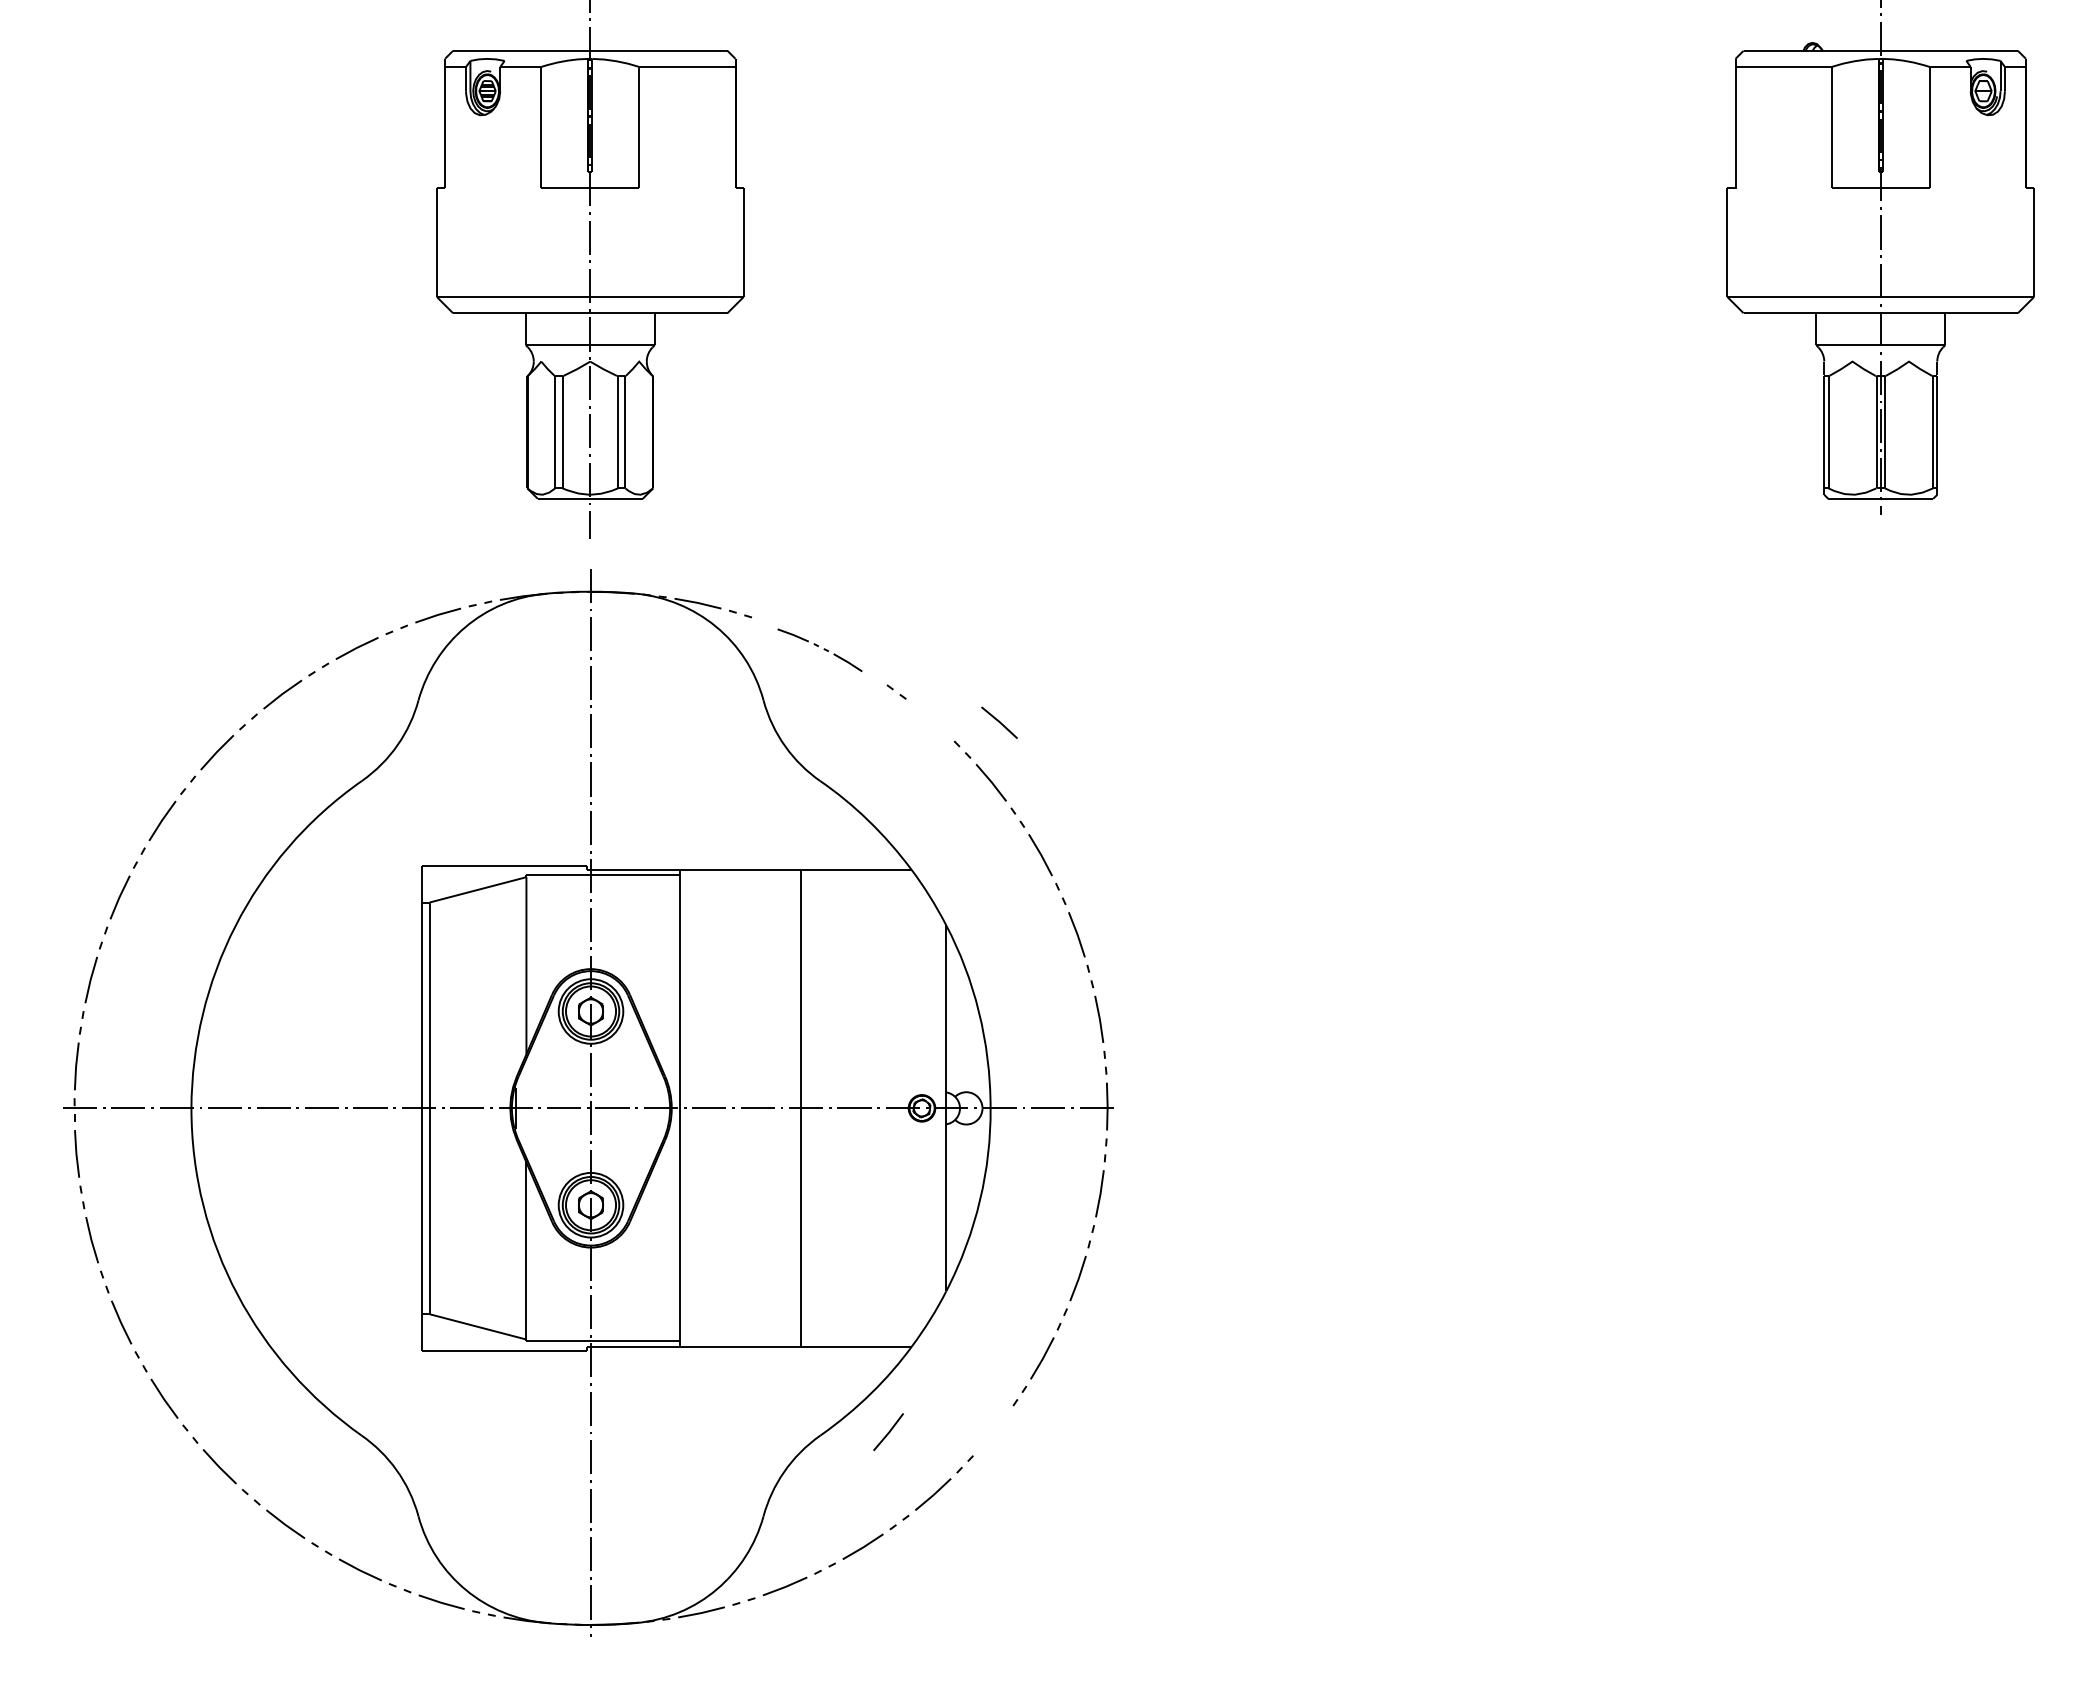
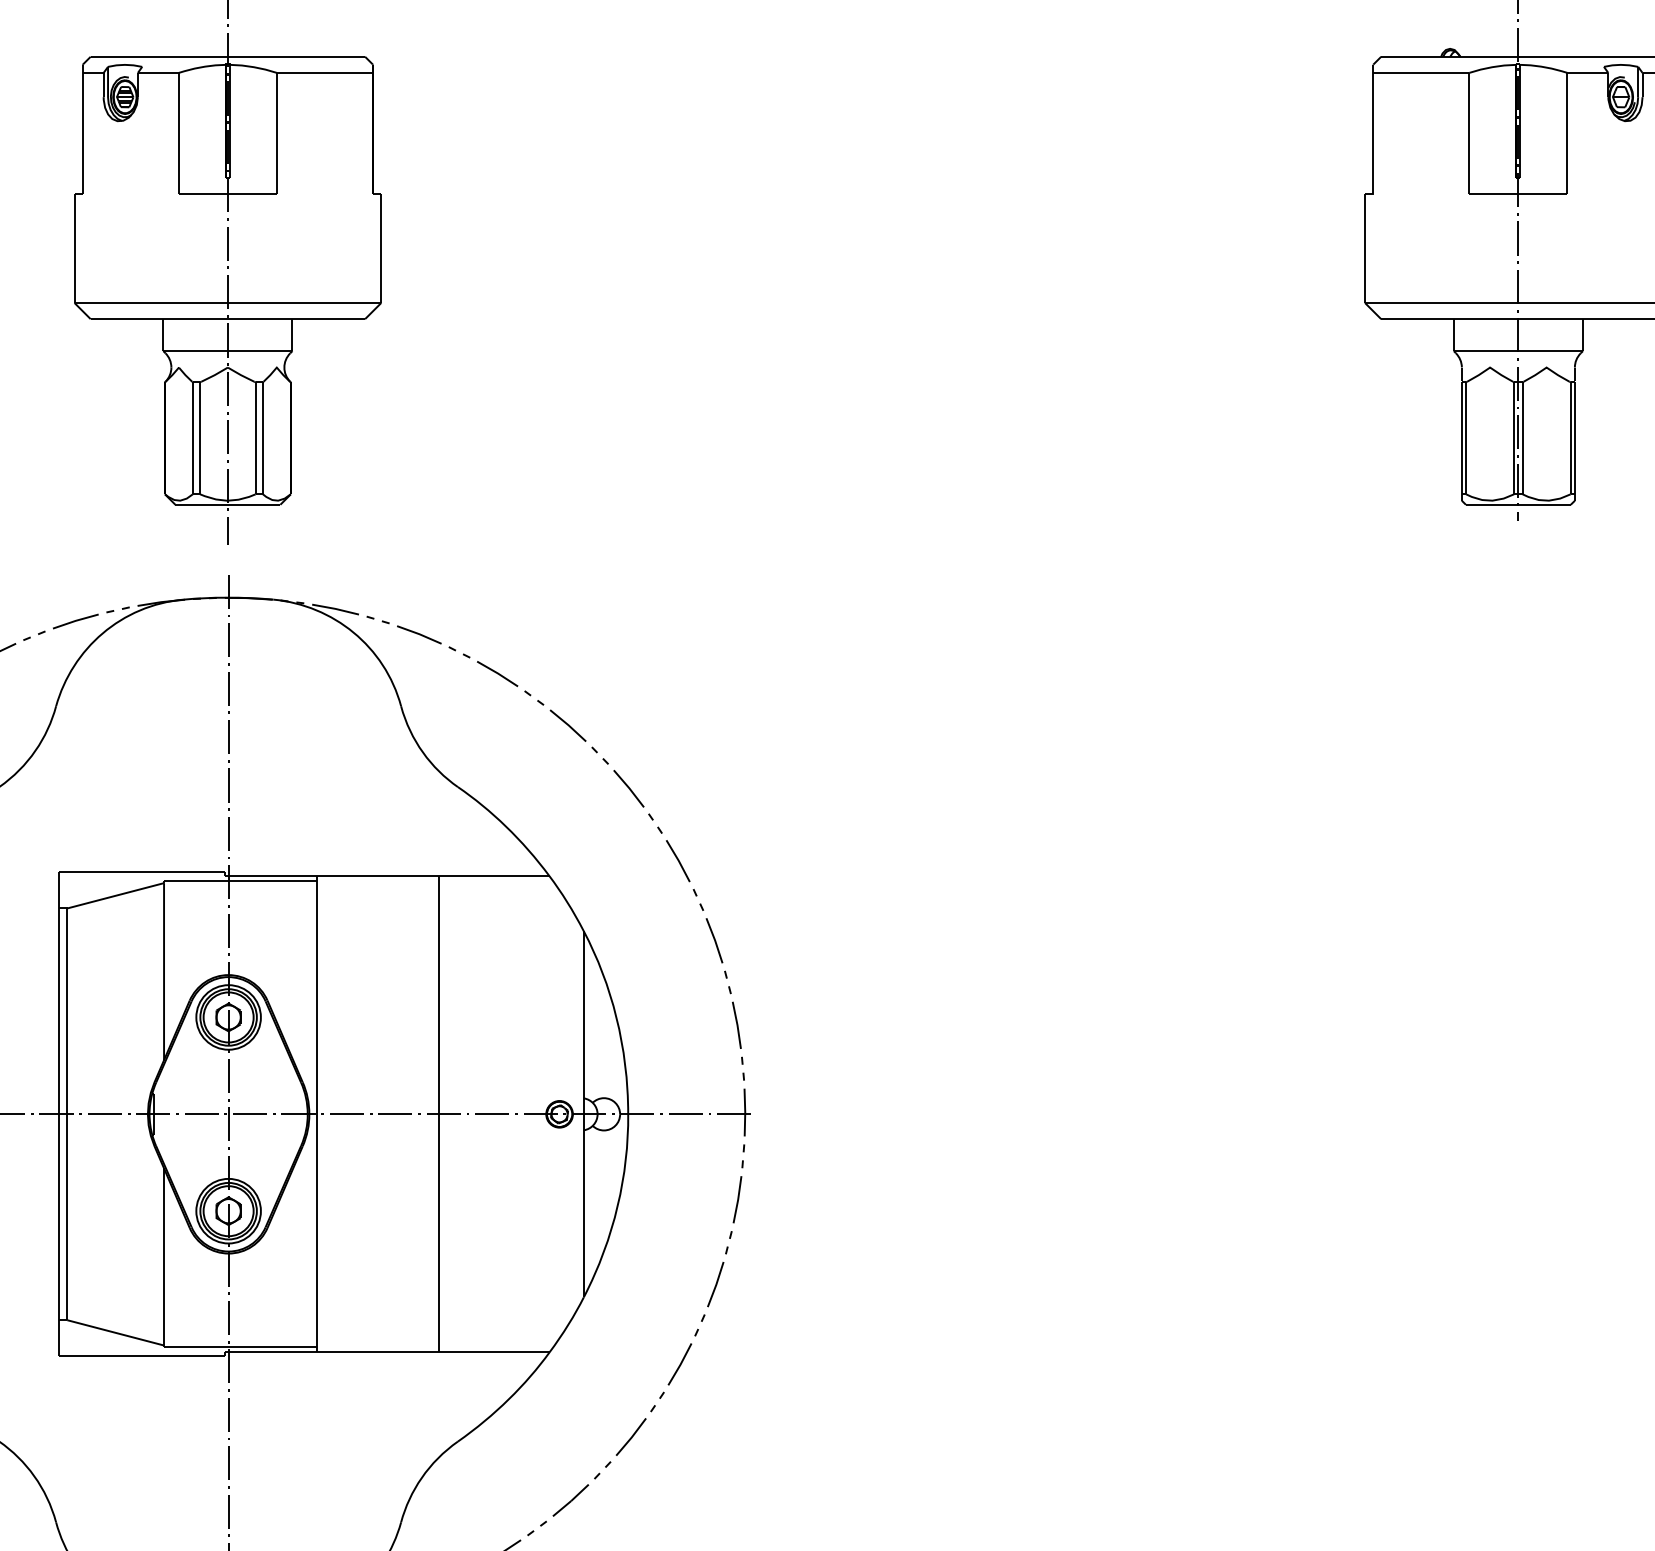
part: (819, 650) -> (457, 656), size x1.43
line: (999, 722) -> (568, 725), moved
line: (888, 1432) -> (631, 1437), moved

